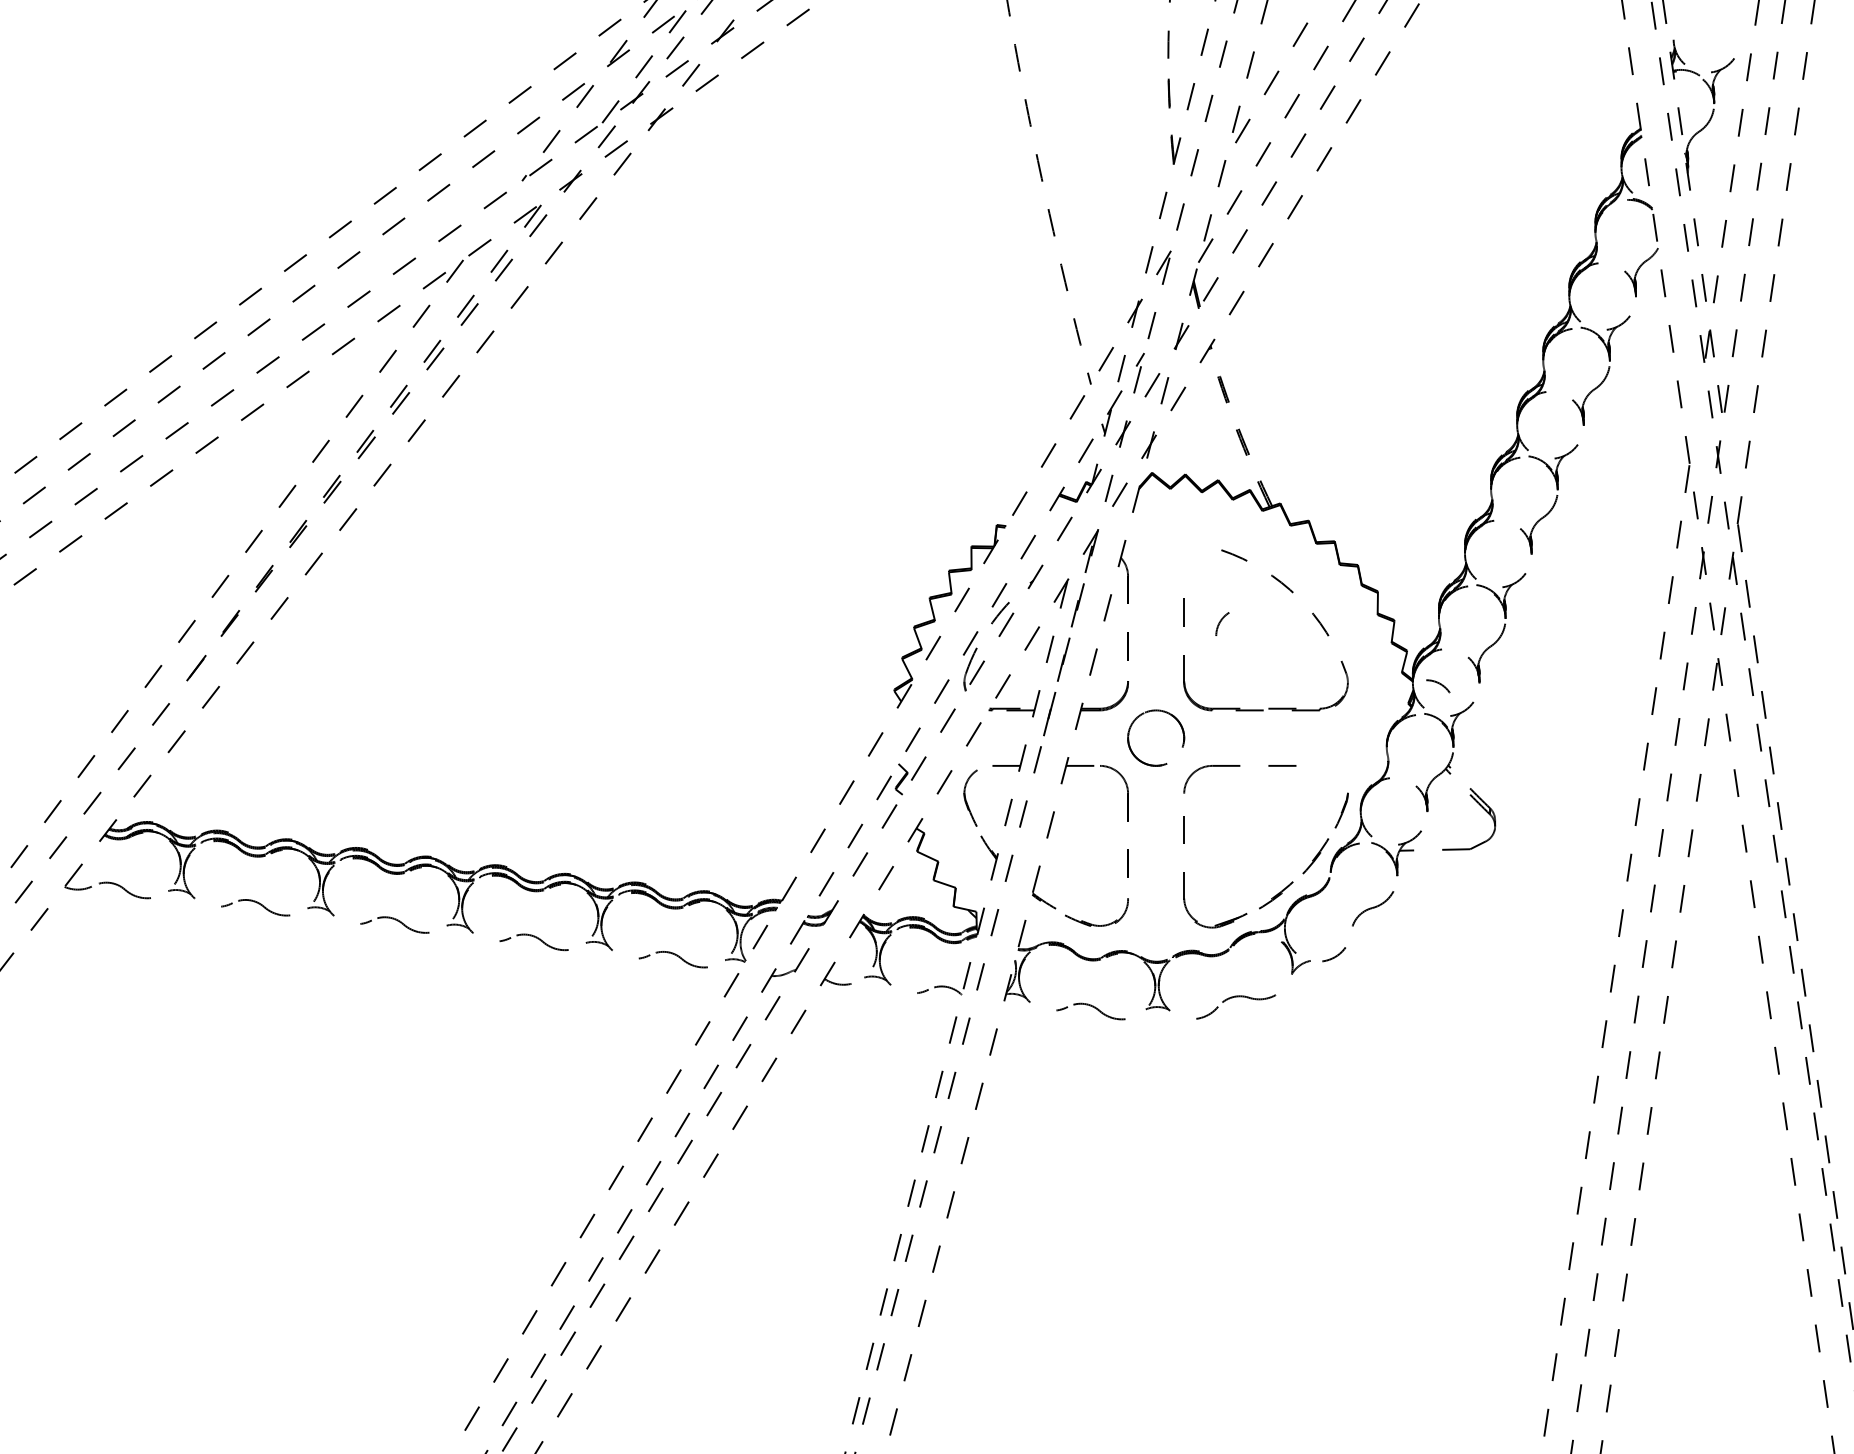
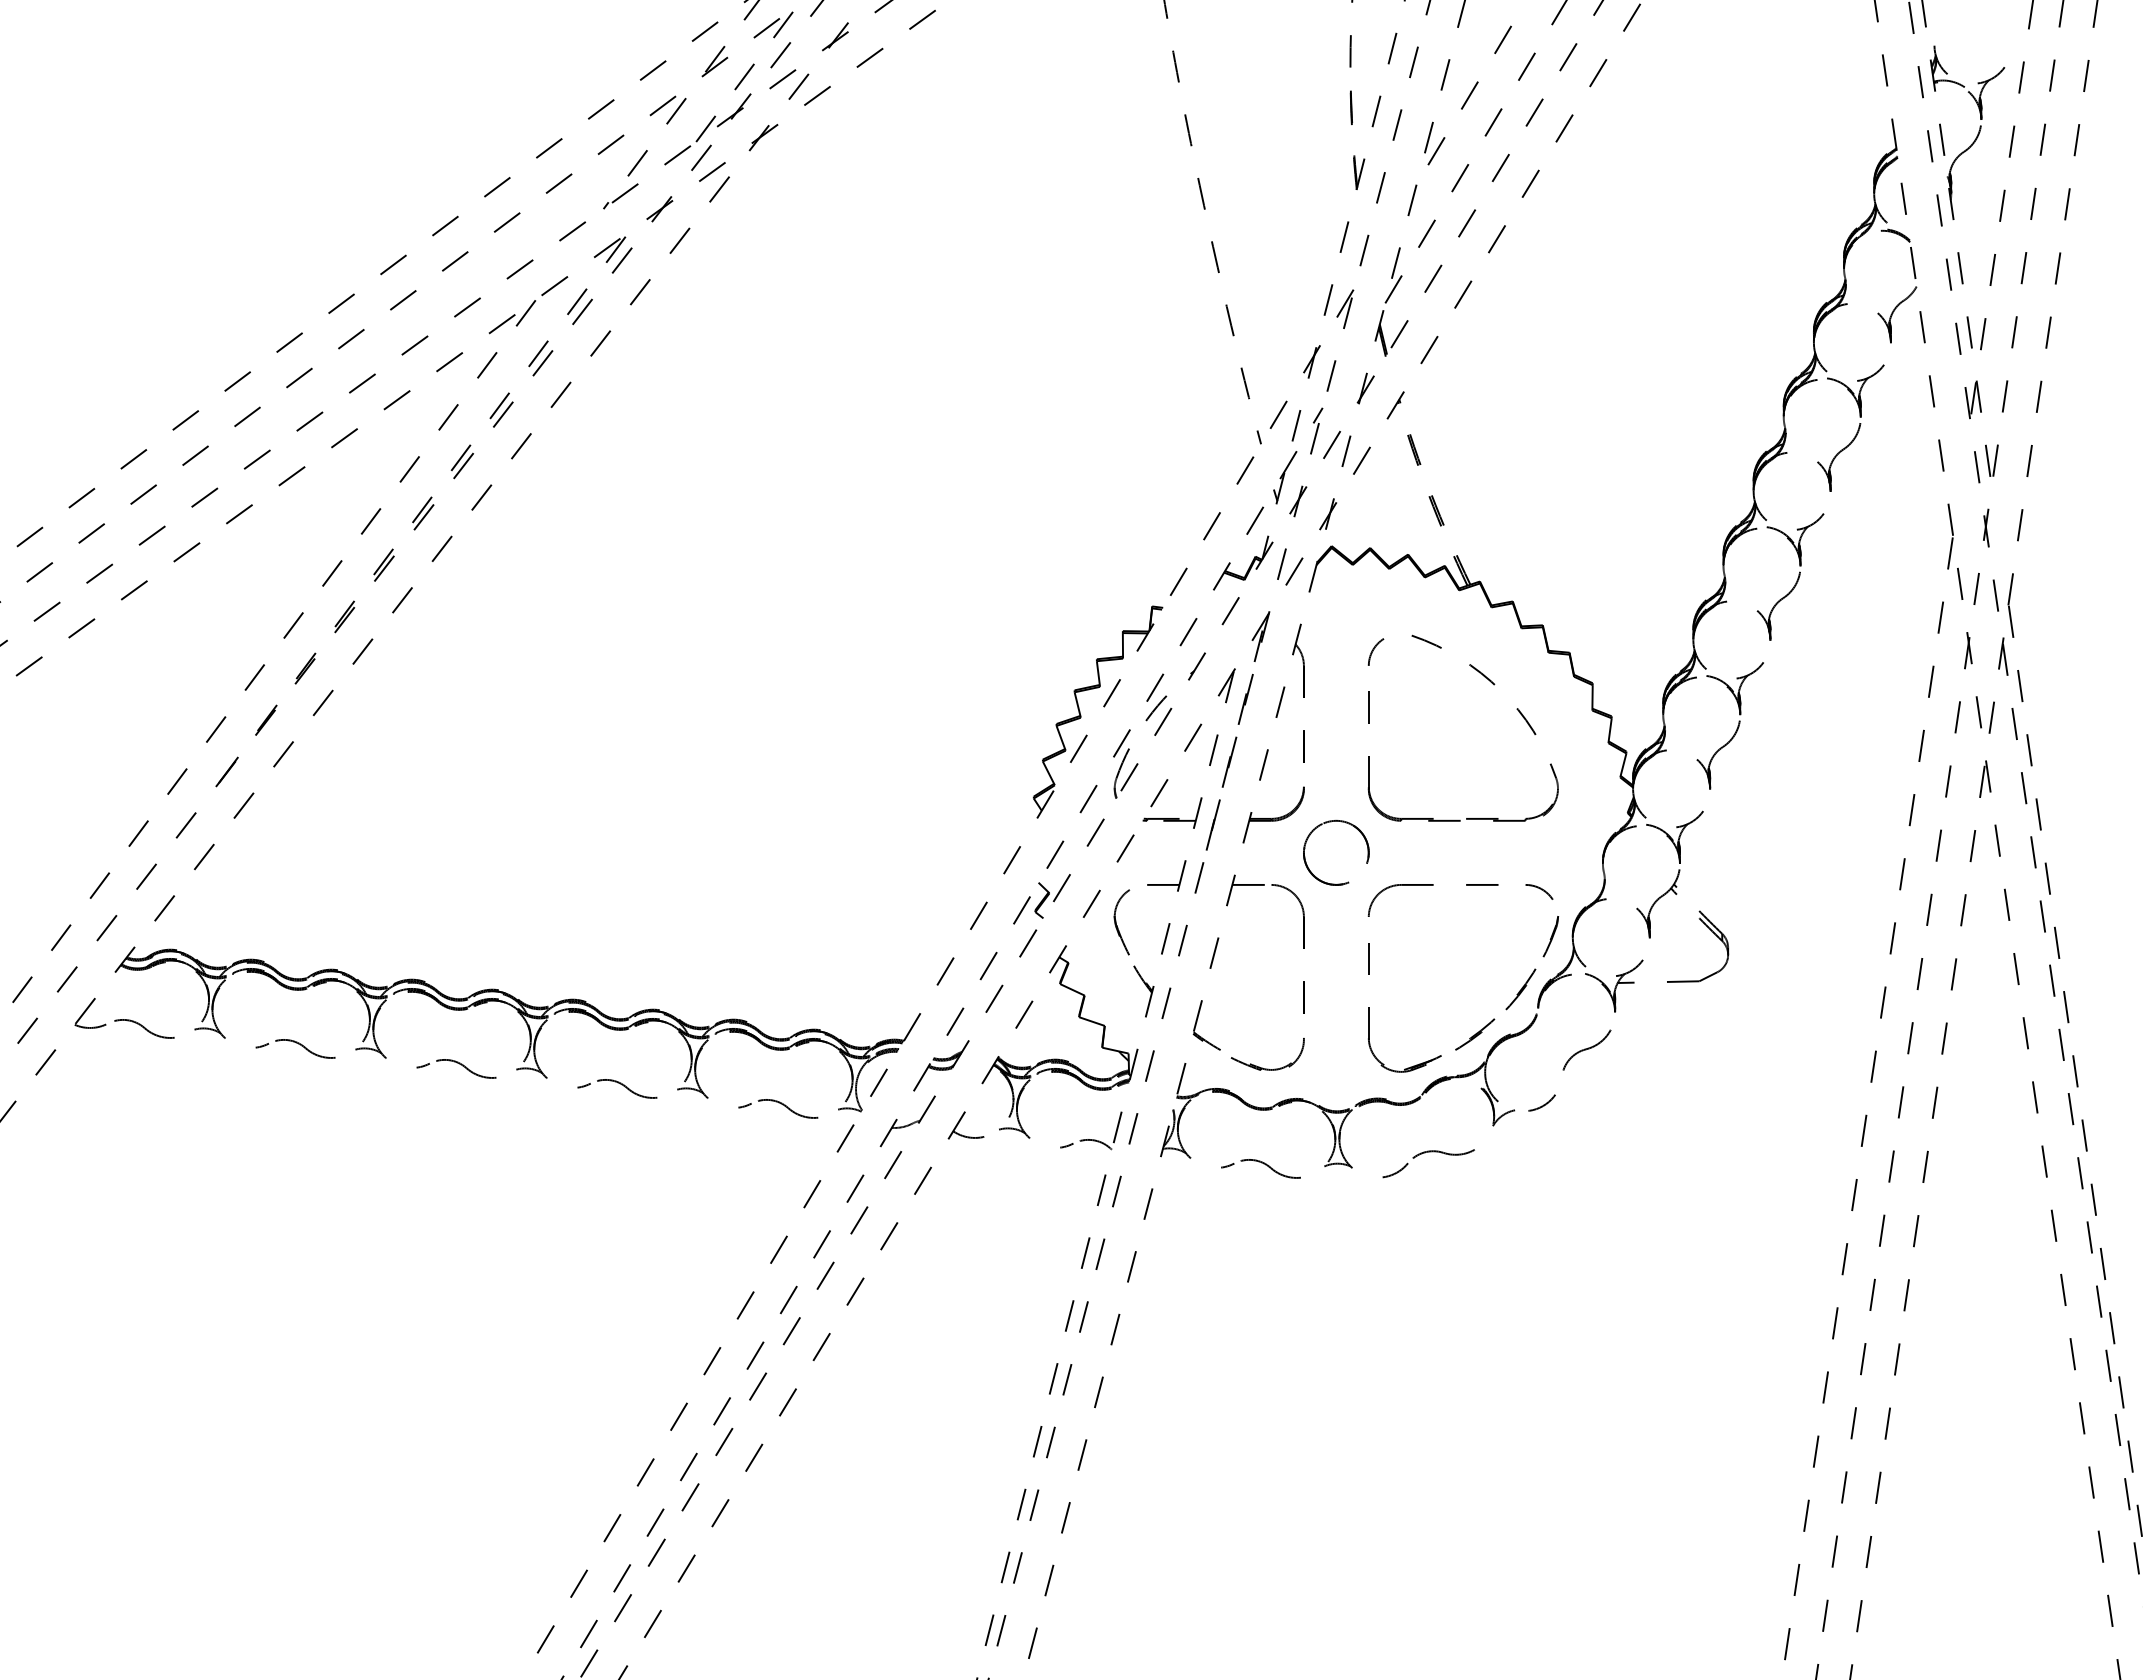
curve: (1220, 623) -> (1373, 651), moved
curve: (1438, 684) -> (1539, 889), moved

